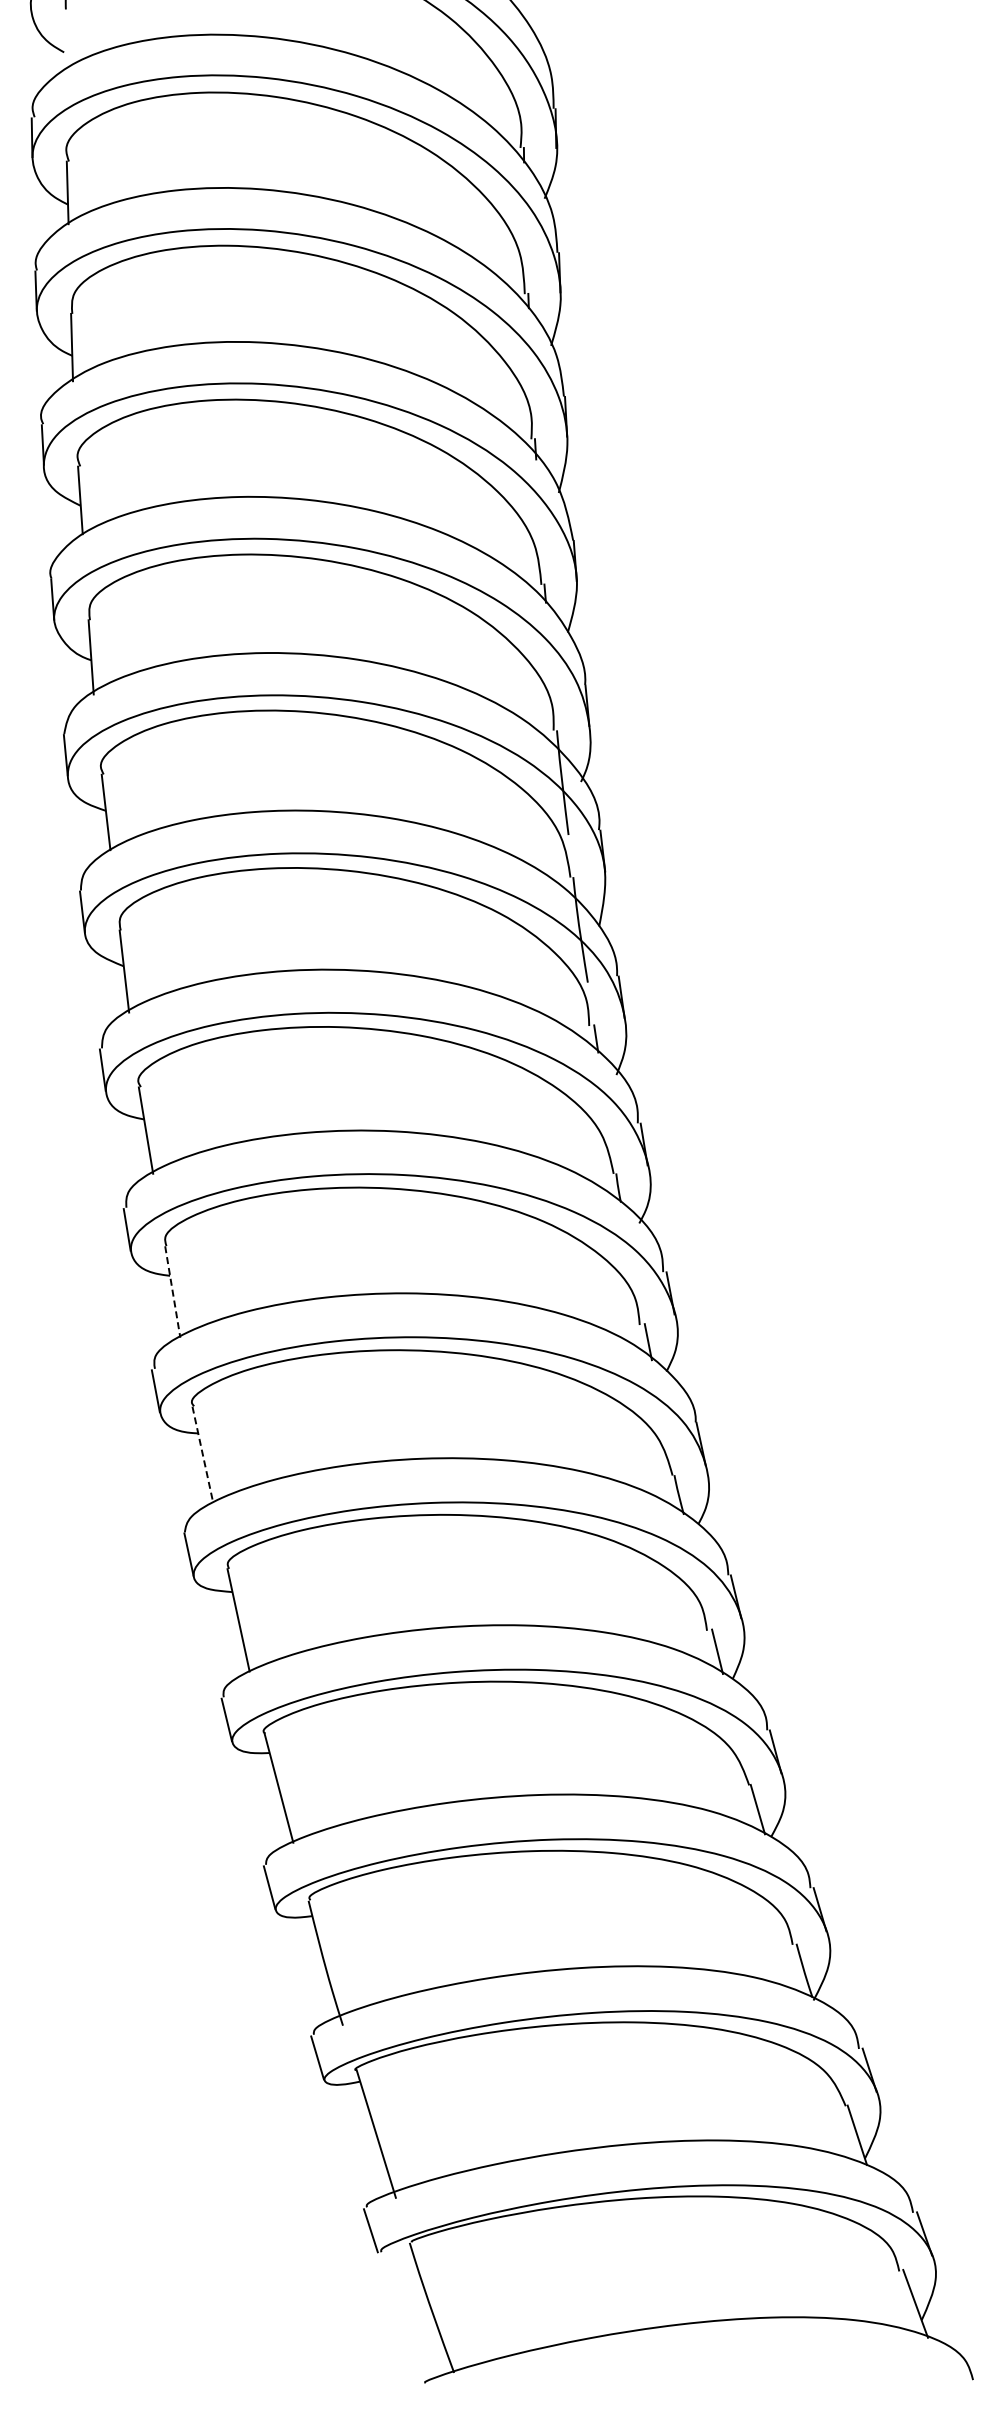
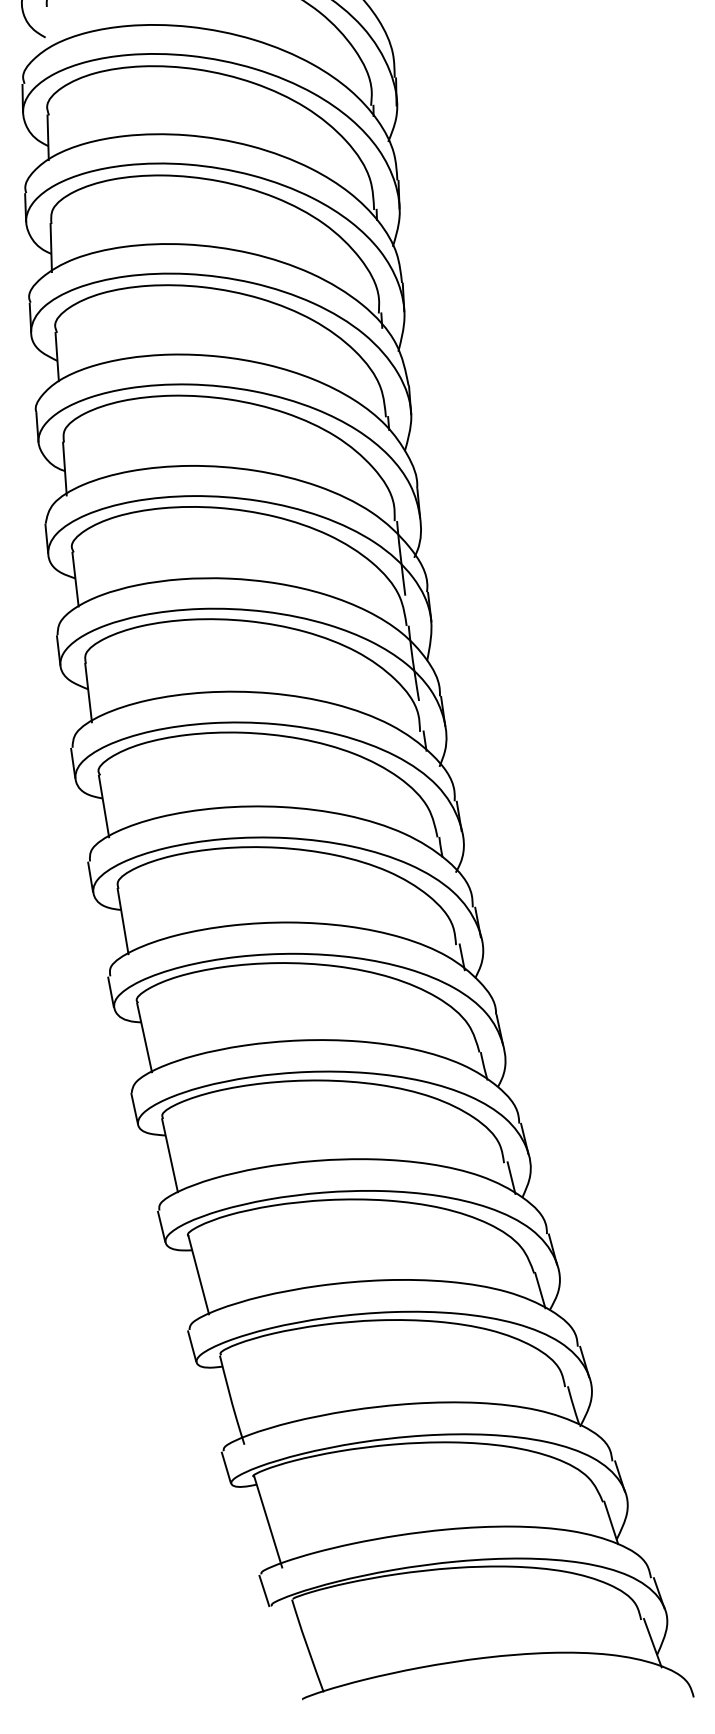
line: (172, 1292) -> (122, 921), dashed -> solid
line: (203, 1455) -> (144, 1038), dashed -> solid

